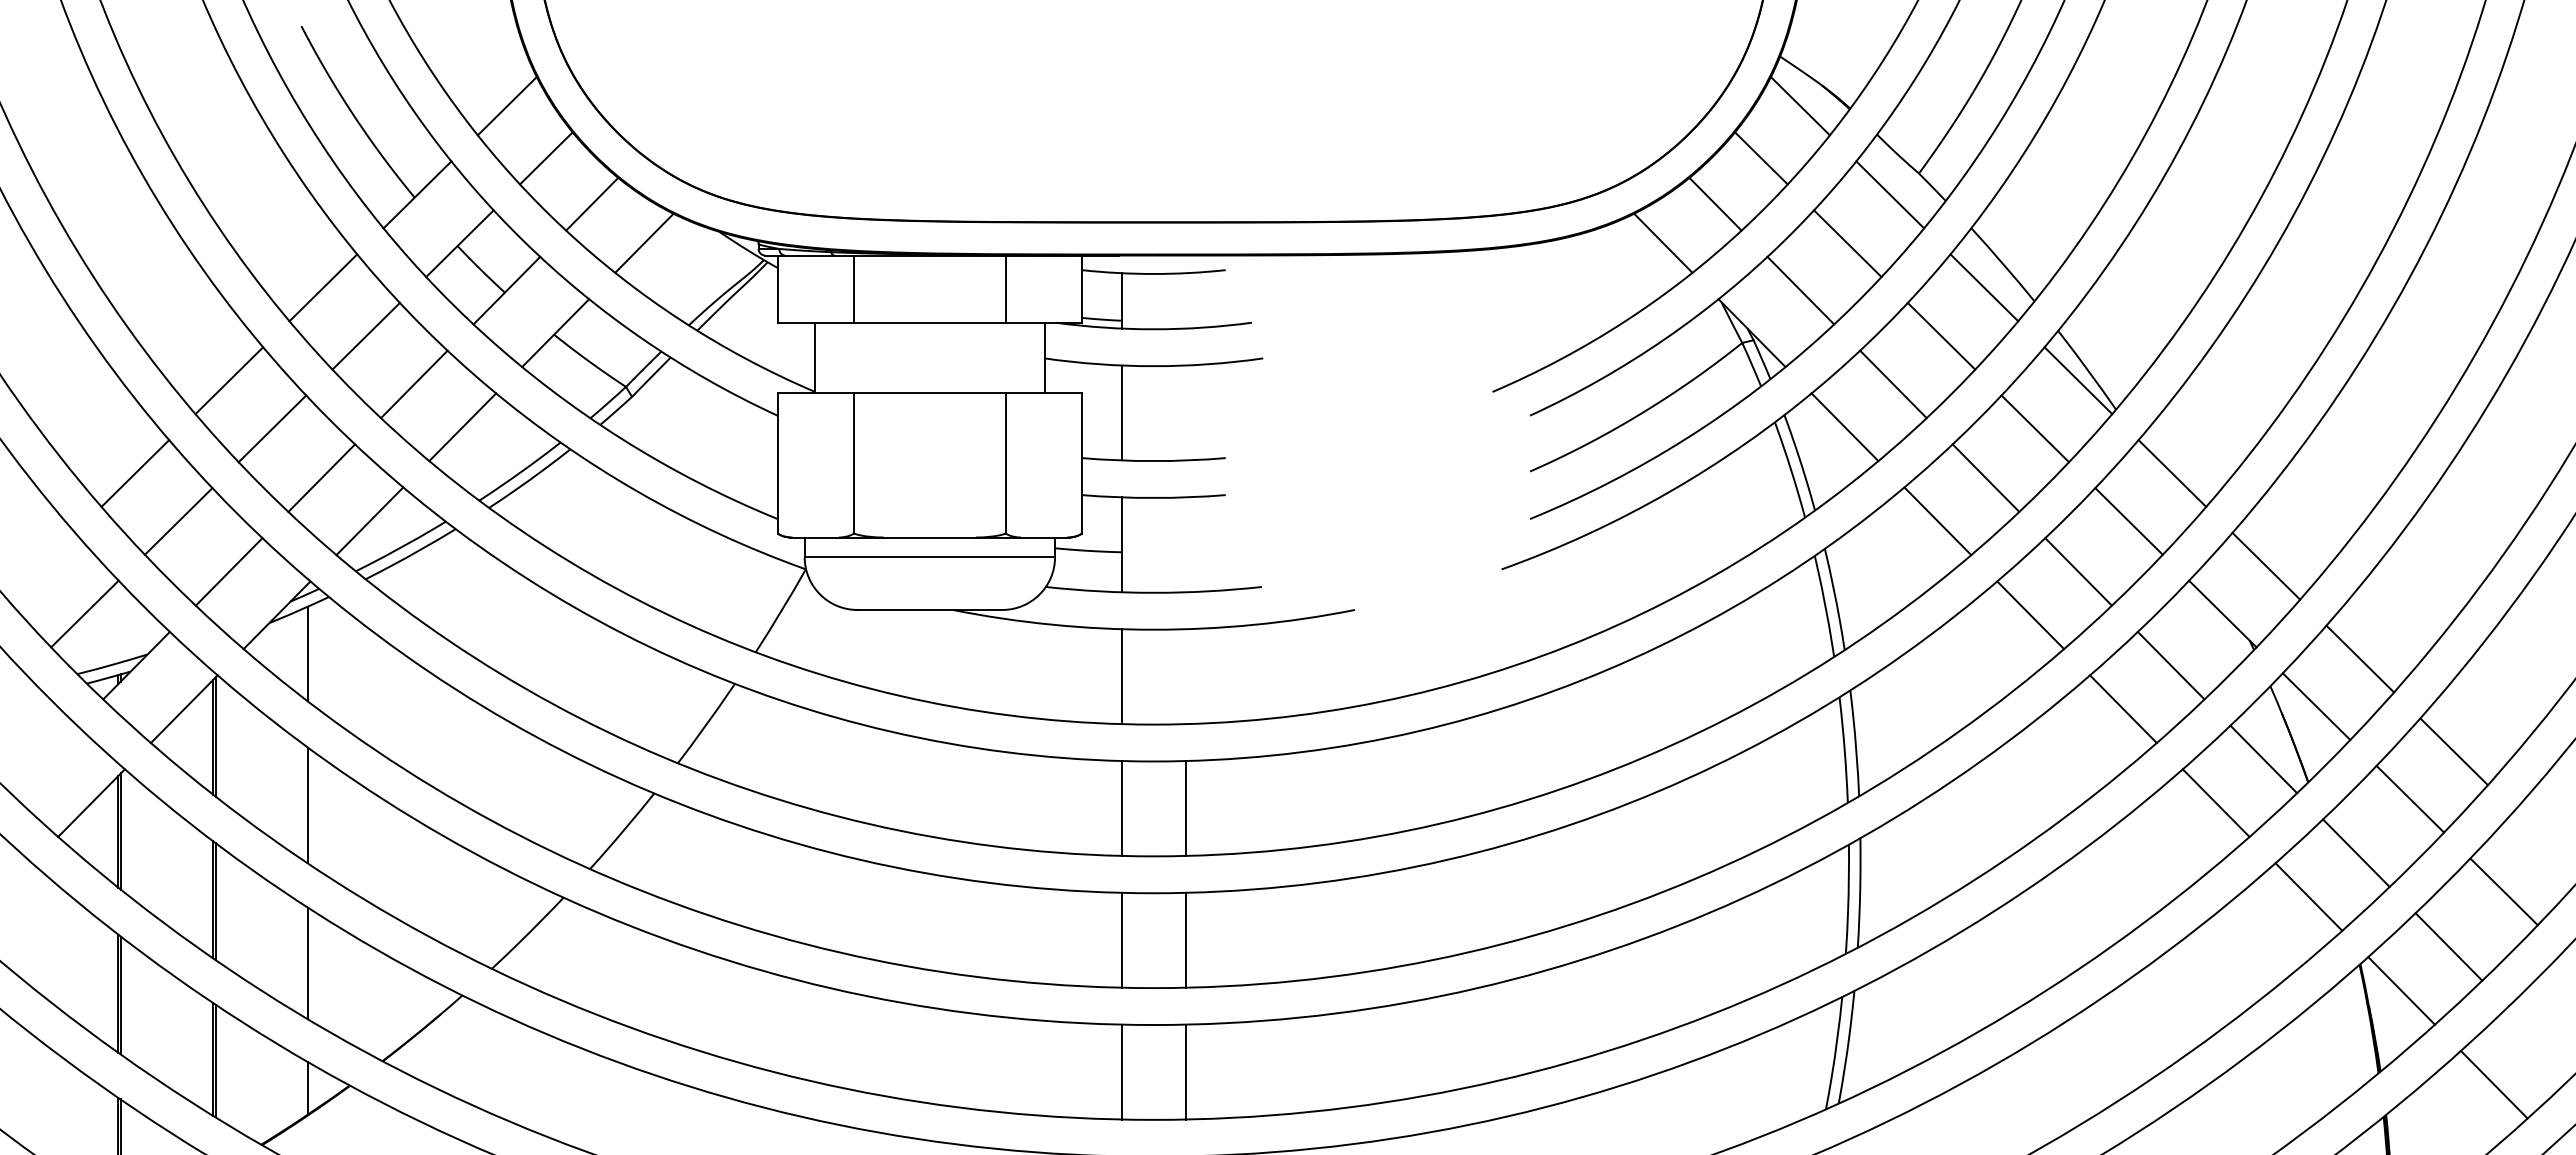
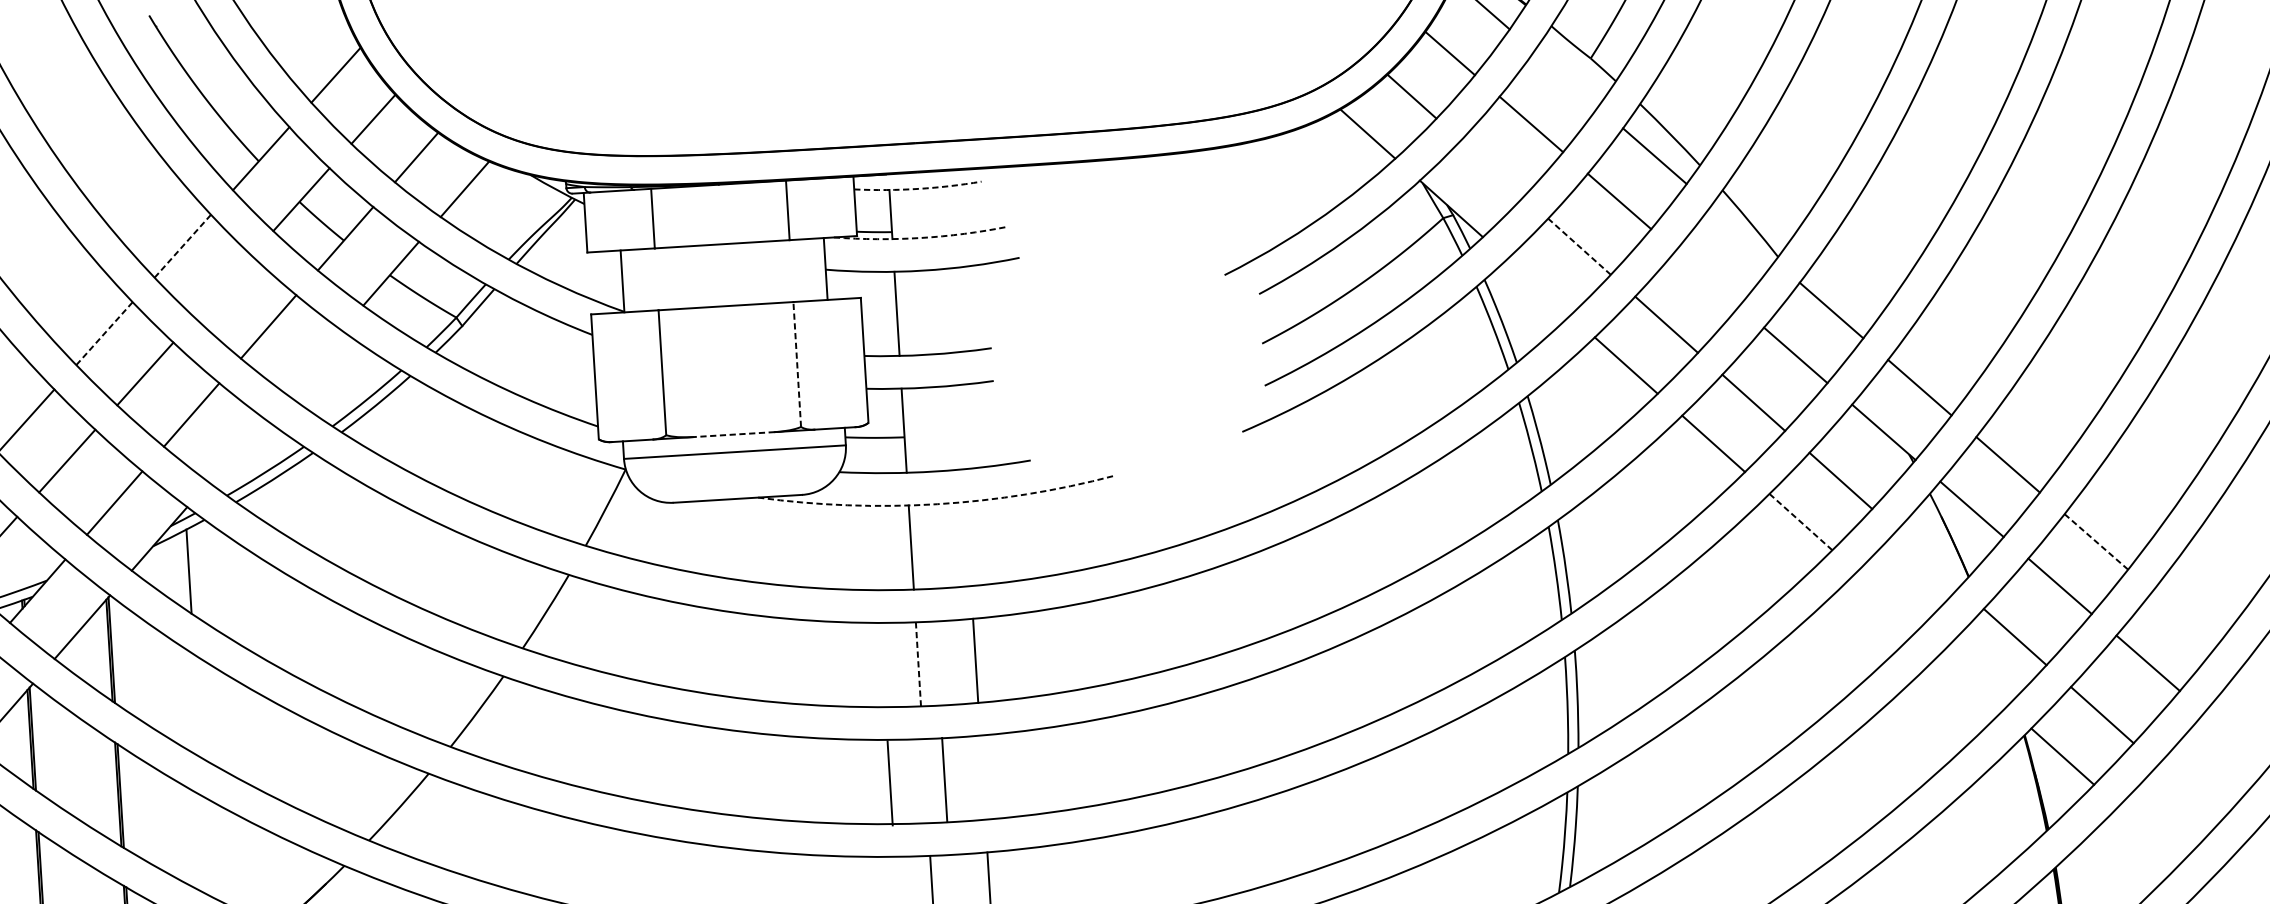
line: (1890, 194) -> (1566, 78), removed
arc: (1153, 273) -> (917, 188), solid -> dashed
line: (323, 287) -> (182, 245), solid -> dashed
line: (1800, 290) -> (1492, 168), removed
arc: (1153, 329) -> (920, 238), solid -> dashed
line: (365, 335) -> (222, 286), removed
line: (229, 380) -> (104, 333), solid -> dashed
line: (2078, 380) -> (1743, 233), removed
line: (1893, 384) -> (1579, 246), solid -> dashed
line: (462, 427) -> (313, 362), removed
line: (1844, 427) -> (1538, 287), removed
line: (2035, 428) -> (1707, 278), removed
line: (1005, 462) -> (796, 364), solid -> dashed
line: (369, 521) -> (236, 450), removed
line: (929, 537) -> (733, 434), solid -> dashed
arc: (1153, 629) -> (937, 504), solid -> dashed
line: (2123, 709) -> (1801, 522), solid -> dashed
line: (2454, 752) -> (2096, 542), solid -> dashed
line: (2263, 759) -> (1927, 559), removed
line: (2215, 802) -> (1887, 599), removed
line: (307, 805) -> (196, 705), removed
line: (1121, 807) -> (918, 663), solid -> dashed
line: (2308, 896) -> (1975, 678), removed
line: (1121, 939) -> (890, 782), moved
line: (1186, 939) -> (944, 779), moved
line: (307, 963) -> (205, 845), removed
line: (2493, 1084) -> (2149, 834), removed

